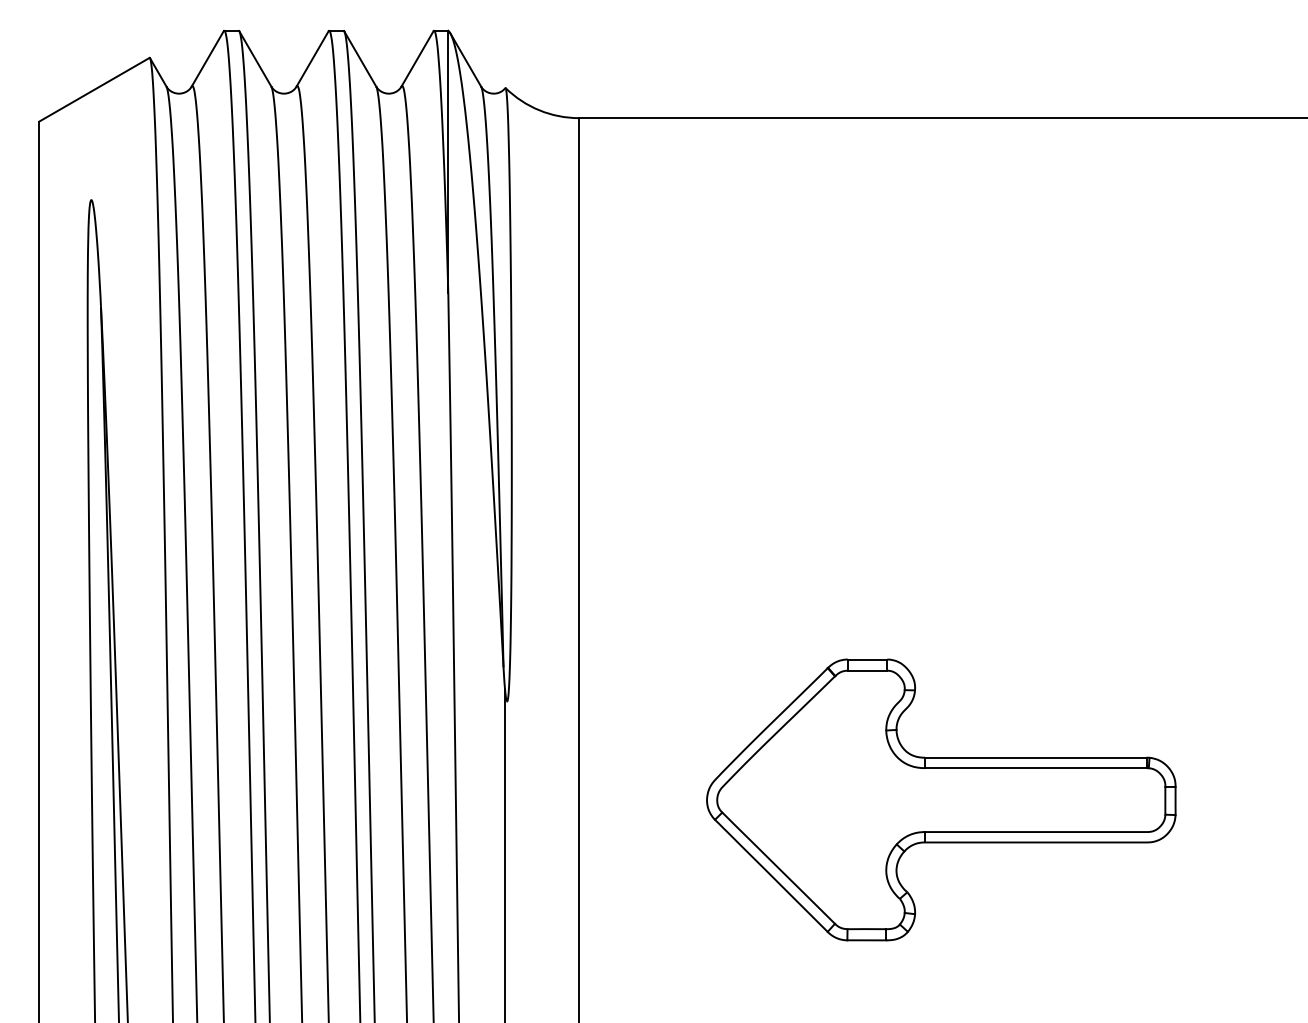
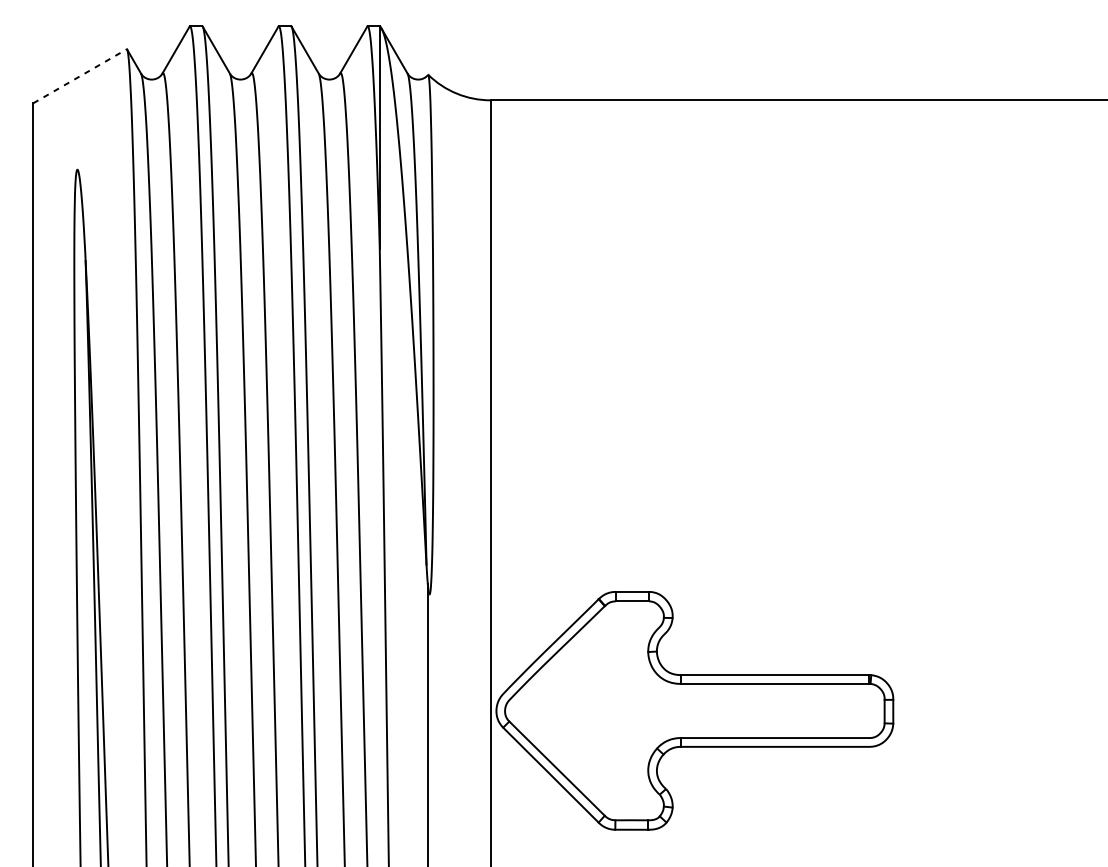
line: (94, 89) -> (80, 76), solid -> dashed
part: (941, 799) -> (695, 710), moved

